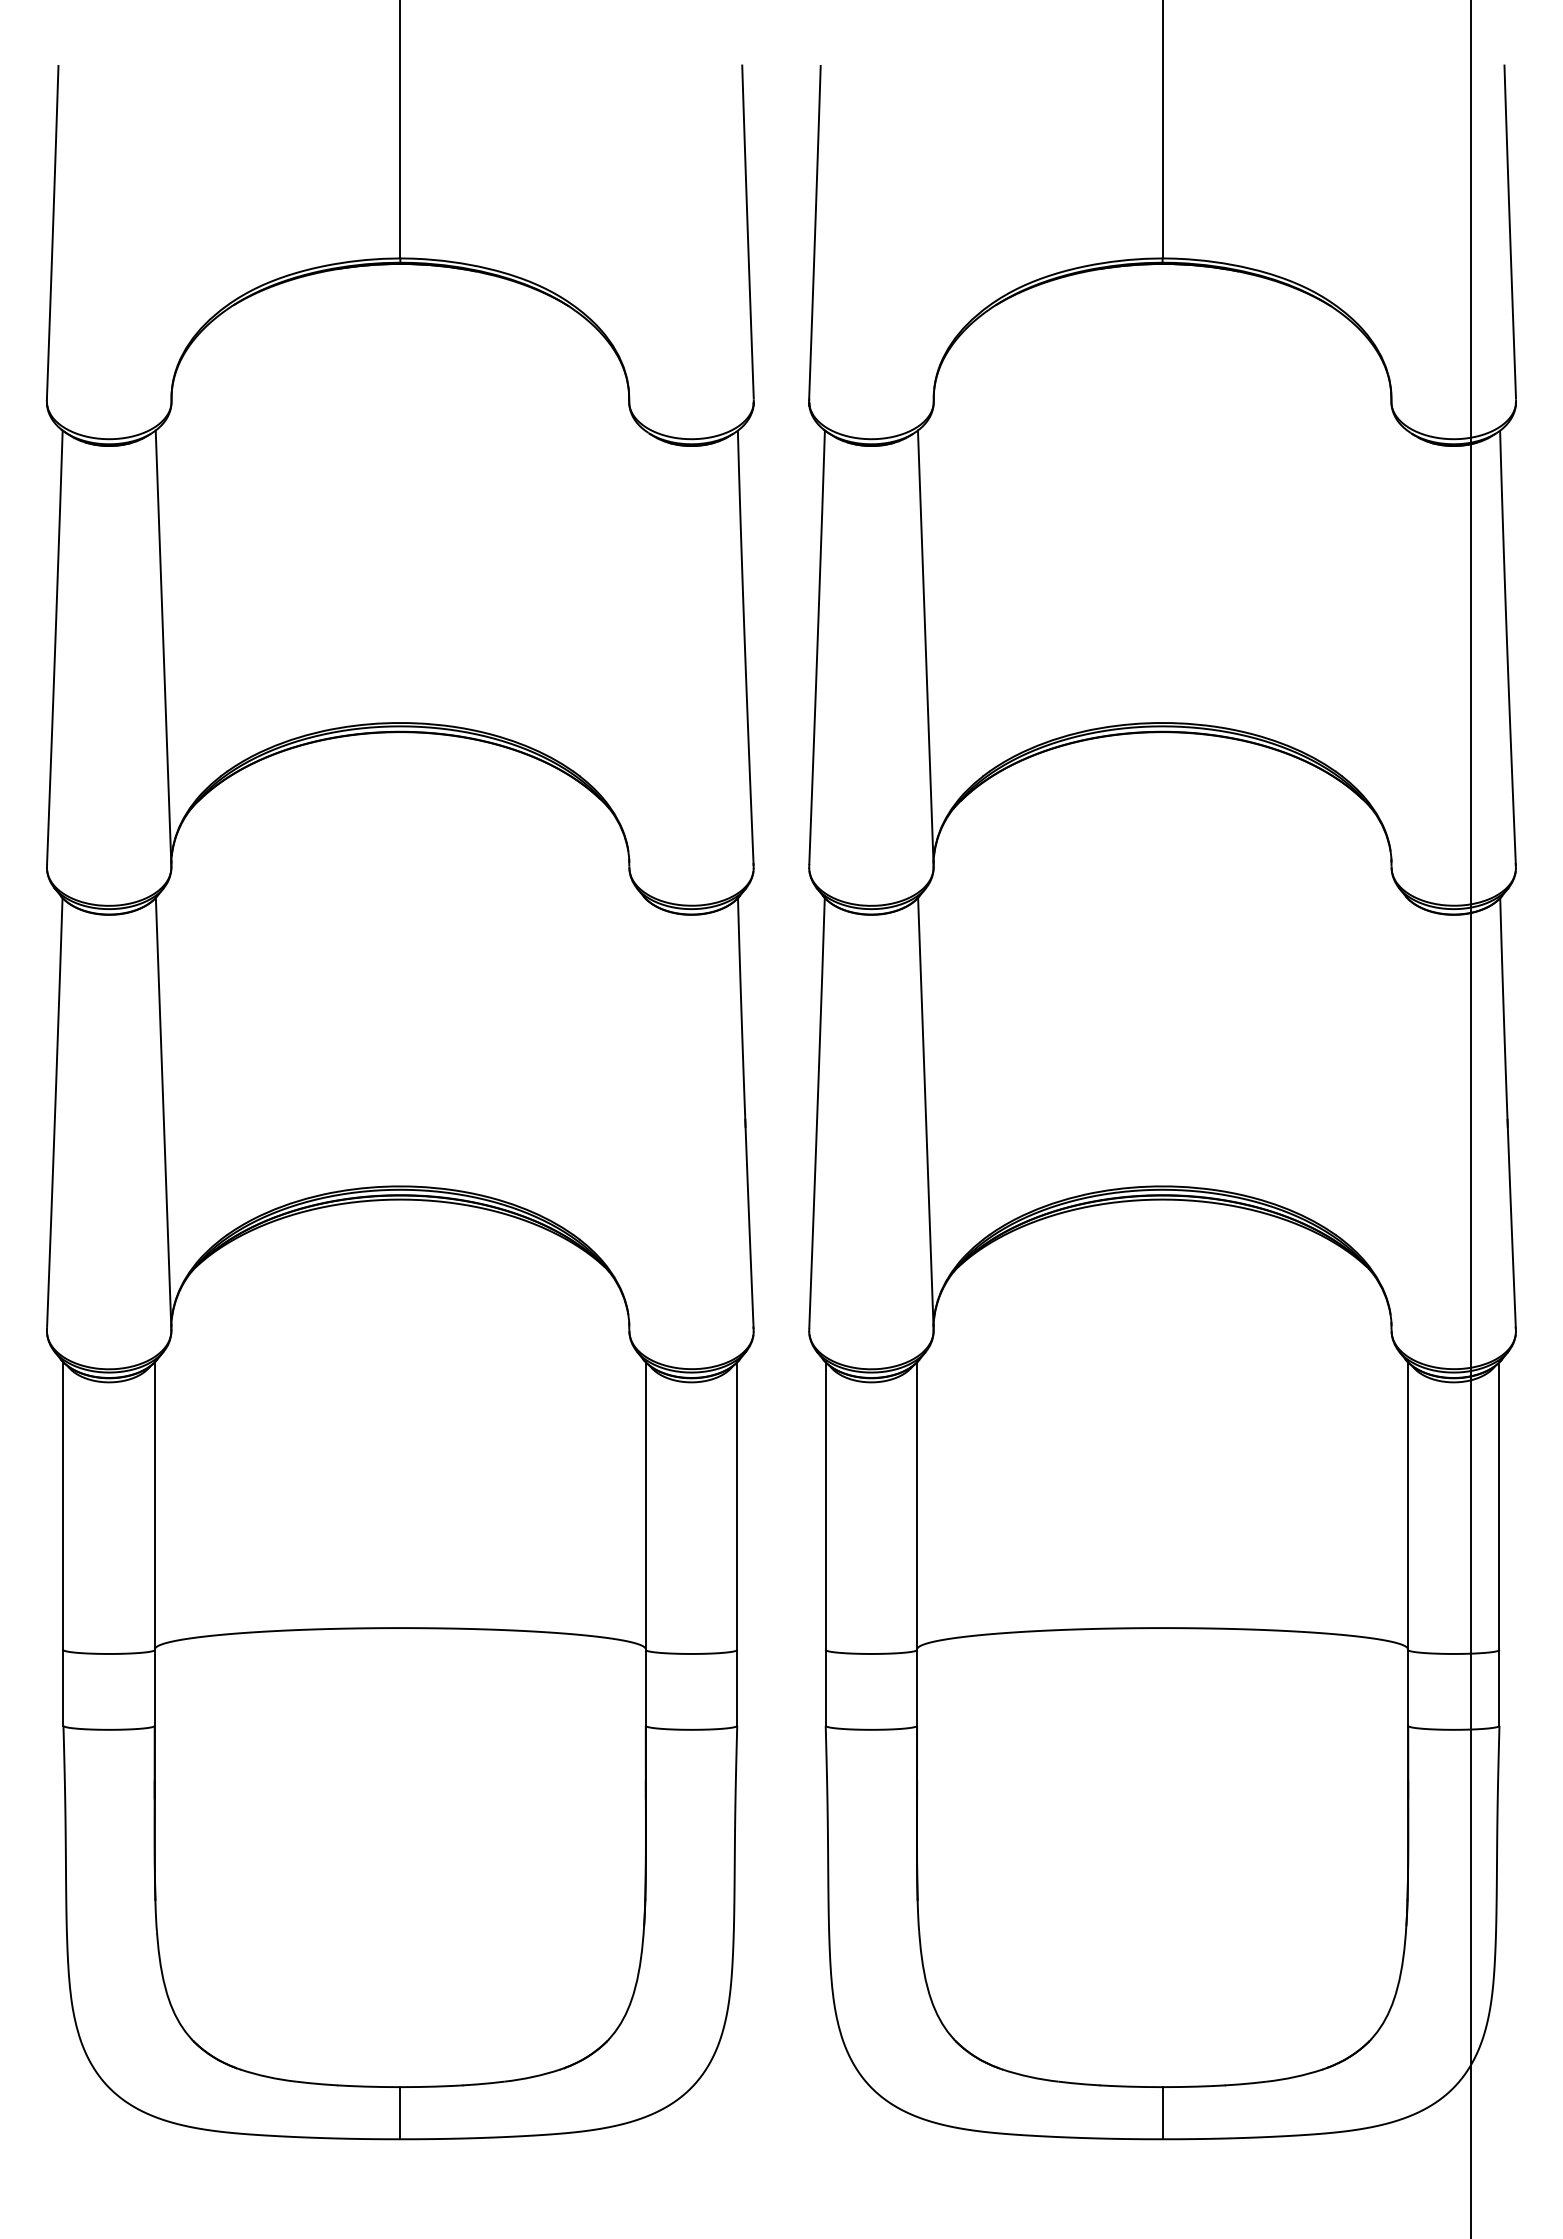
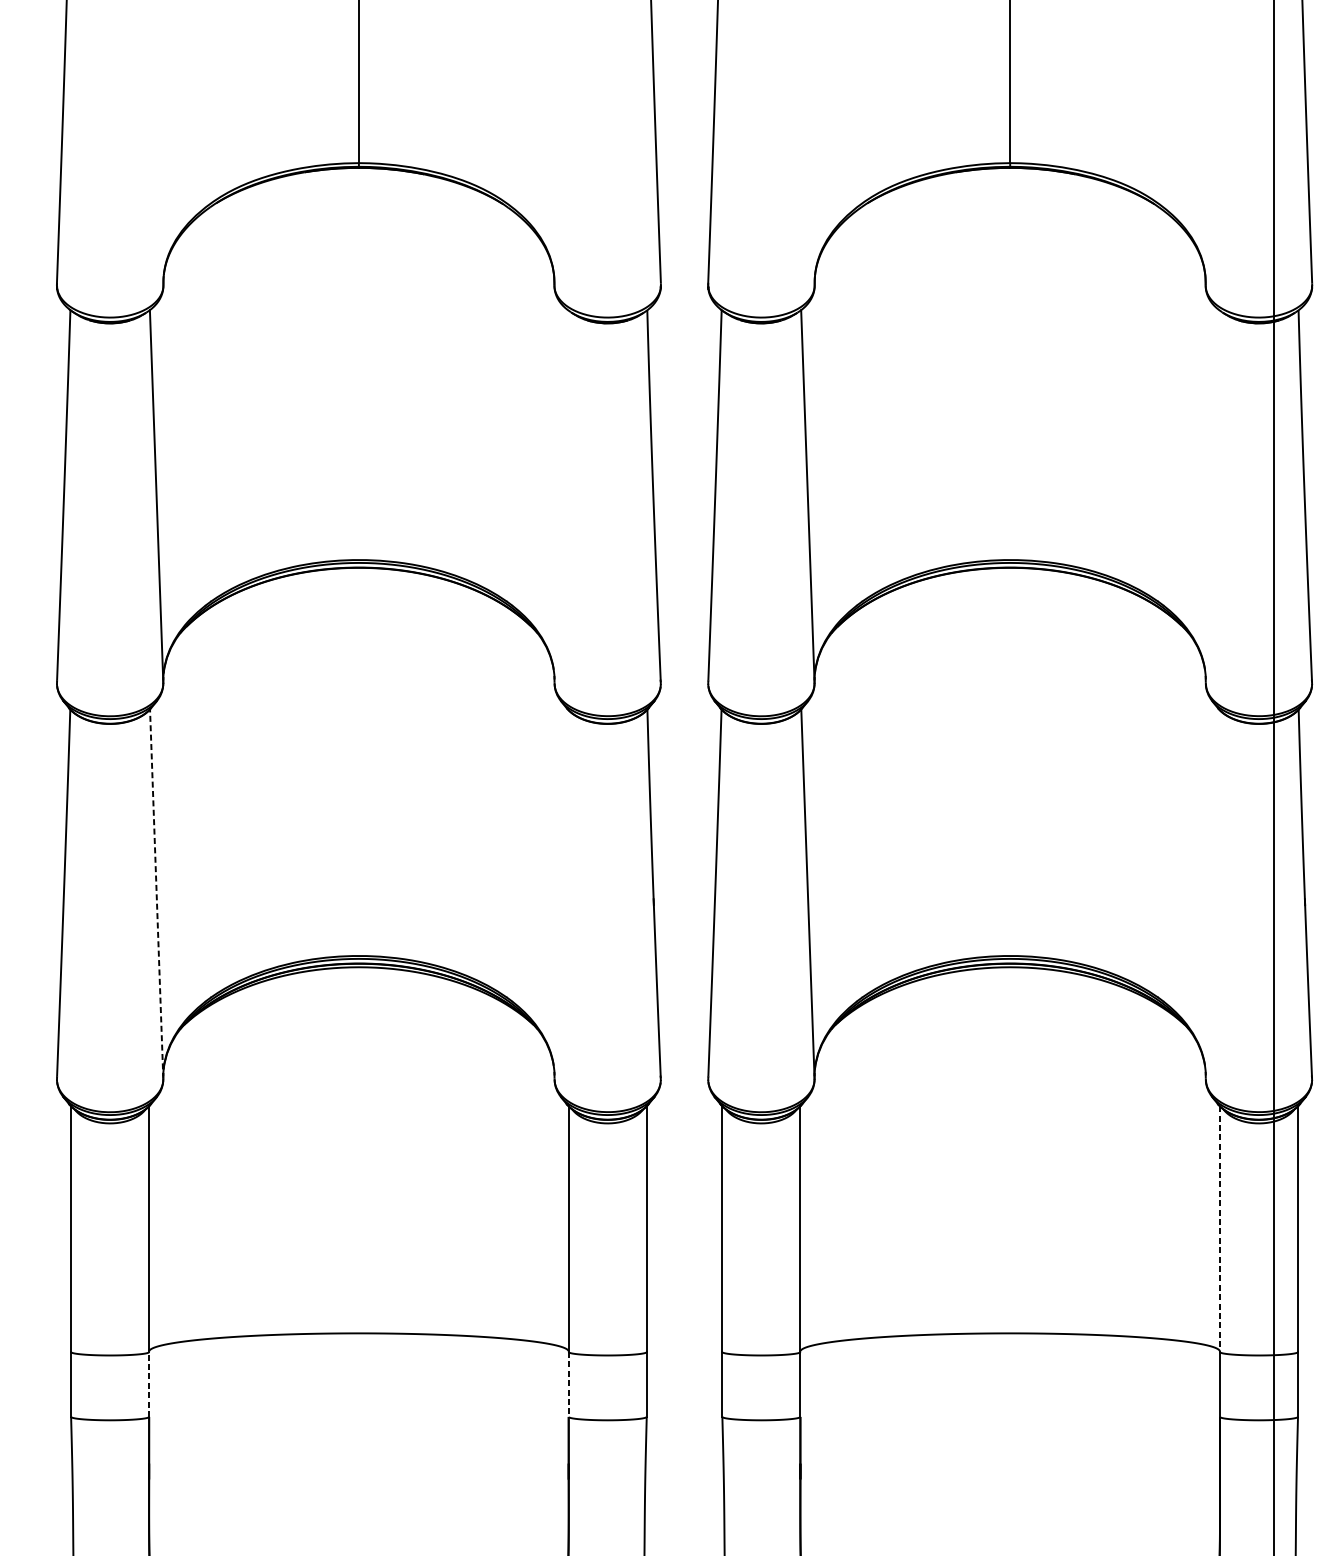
line: (163, 1113) -> (156, 893), solid -> dashed
line: (1408, 1506) -> (1220, 1229), solid -> dashed
line: (154, 1687) -> (148, 1384), solid -> dashed
line: (645, 1687) -> (568, 1384), solid -> dashed

